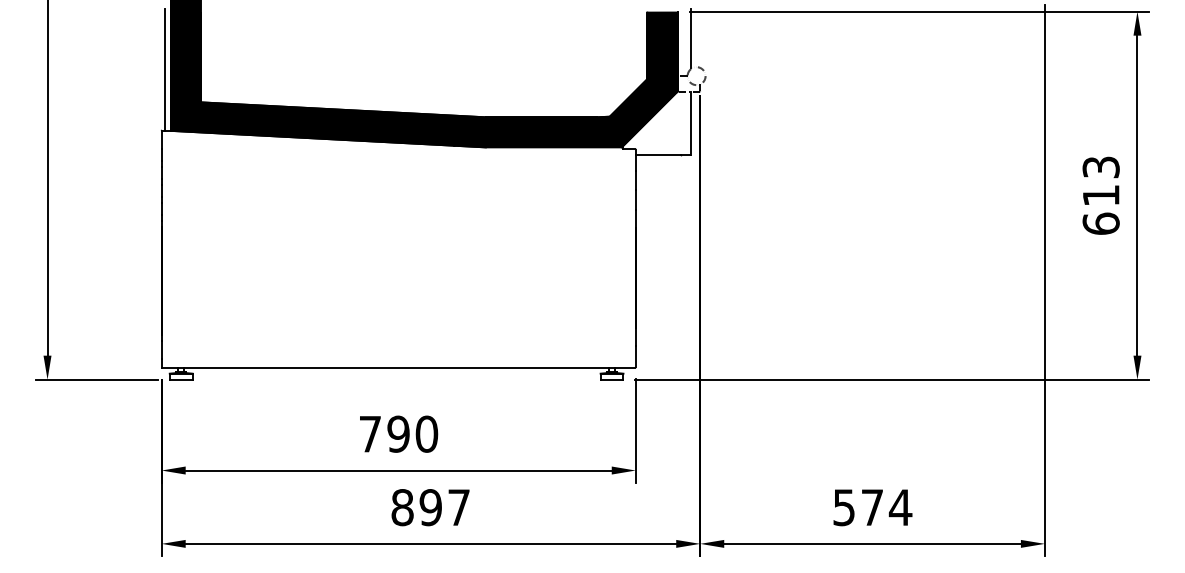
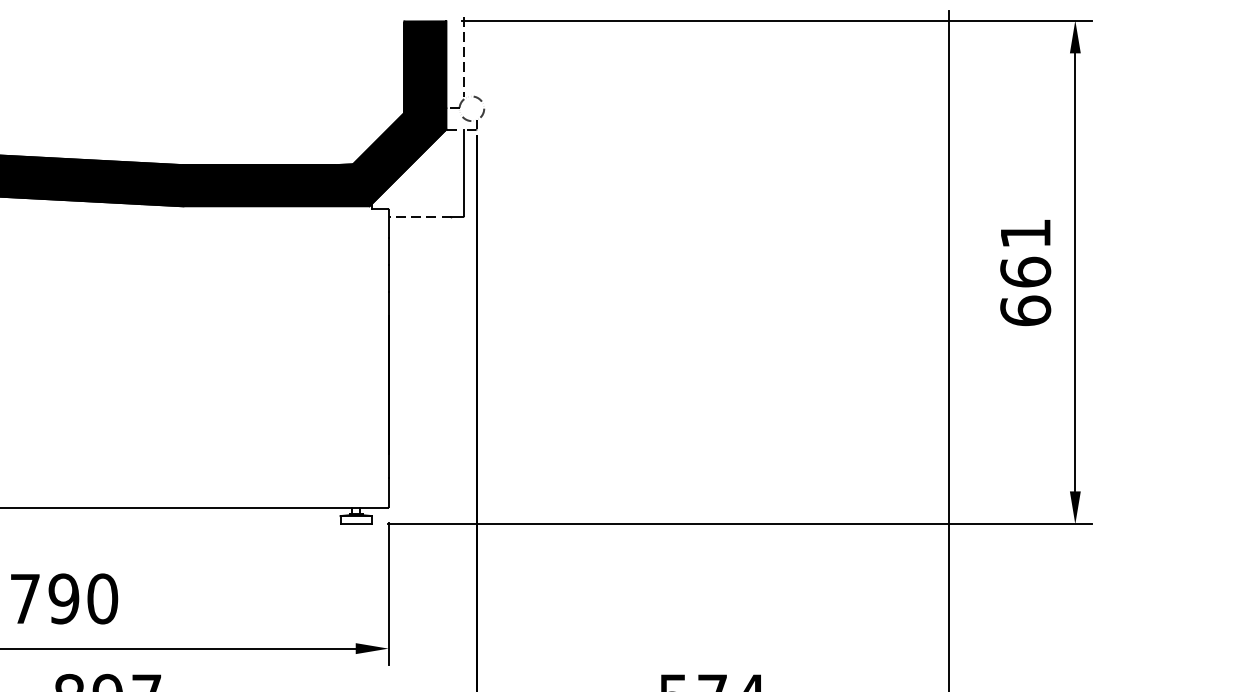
line: (690, 38) -> (463, 57), solid -> dashed
line: (658, 155) -> (419, 217), solid -> dashed
text: (1100, 181) -> (1024, 253), 613 -> 661

